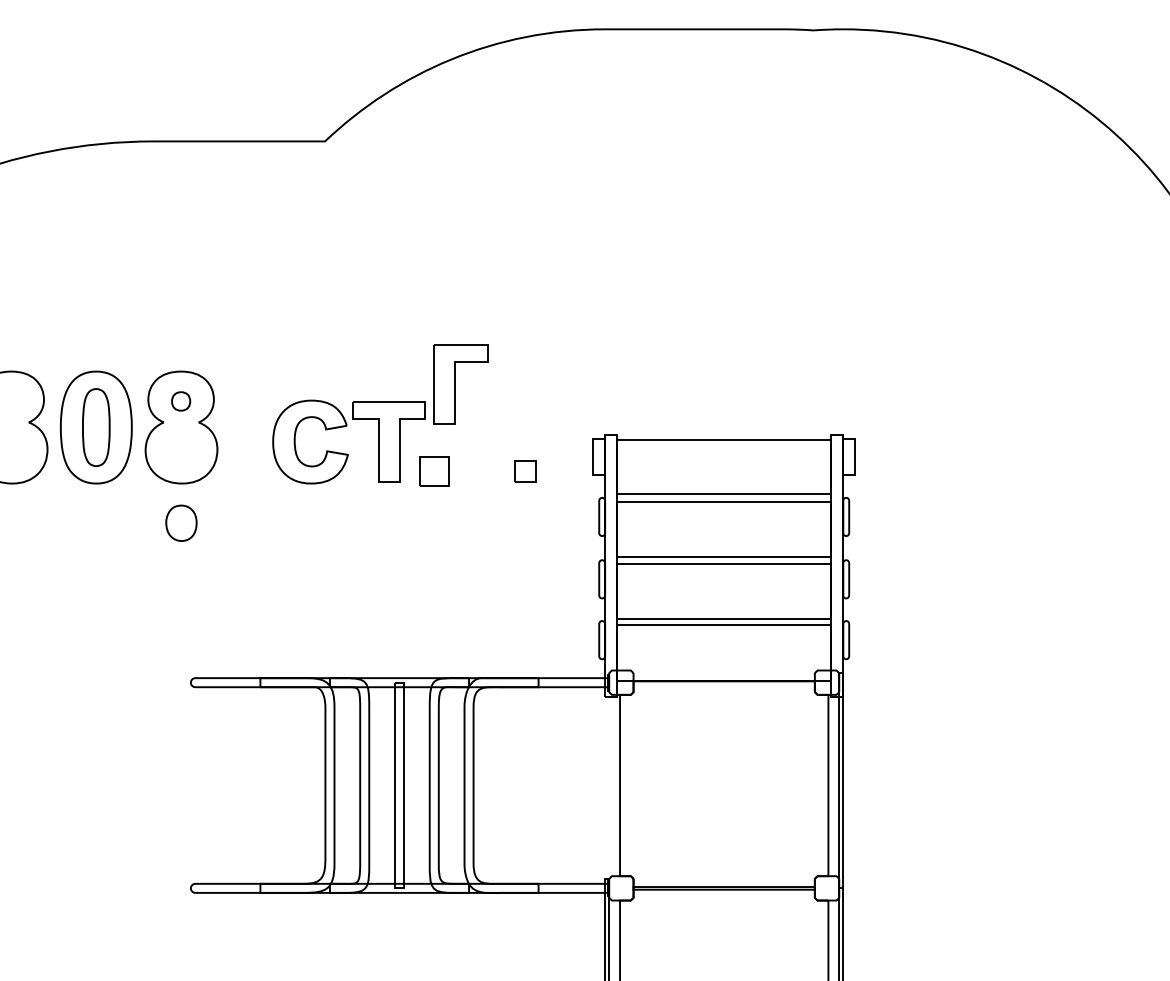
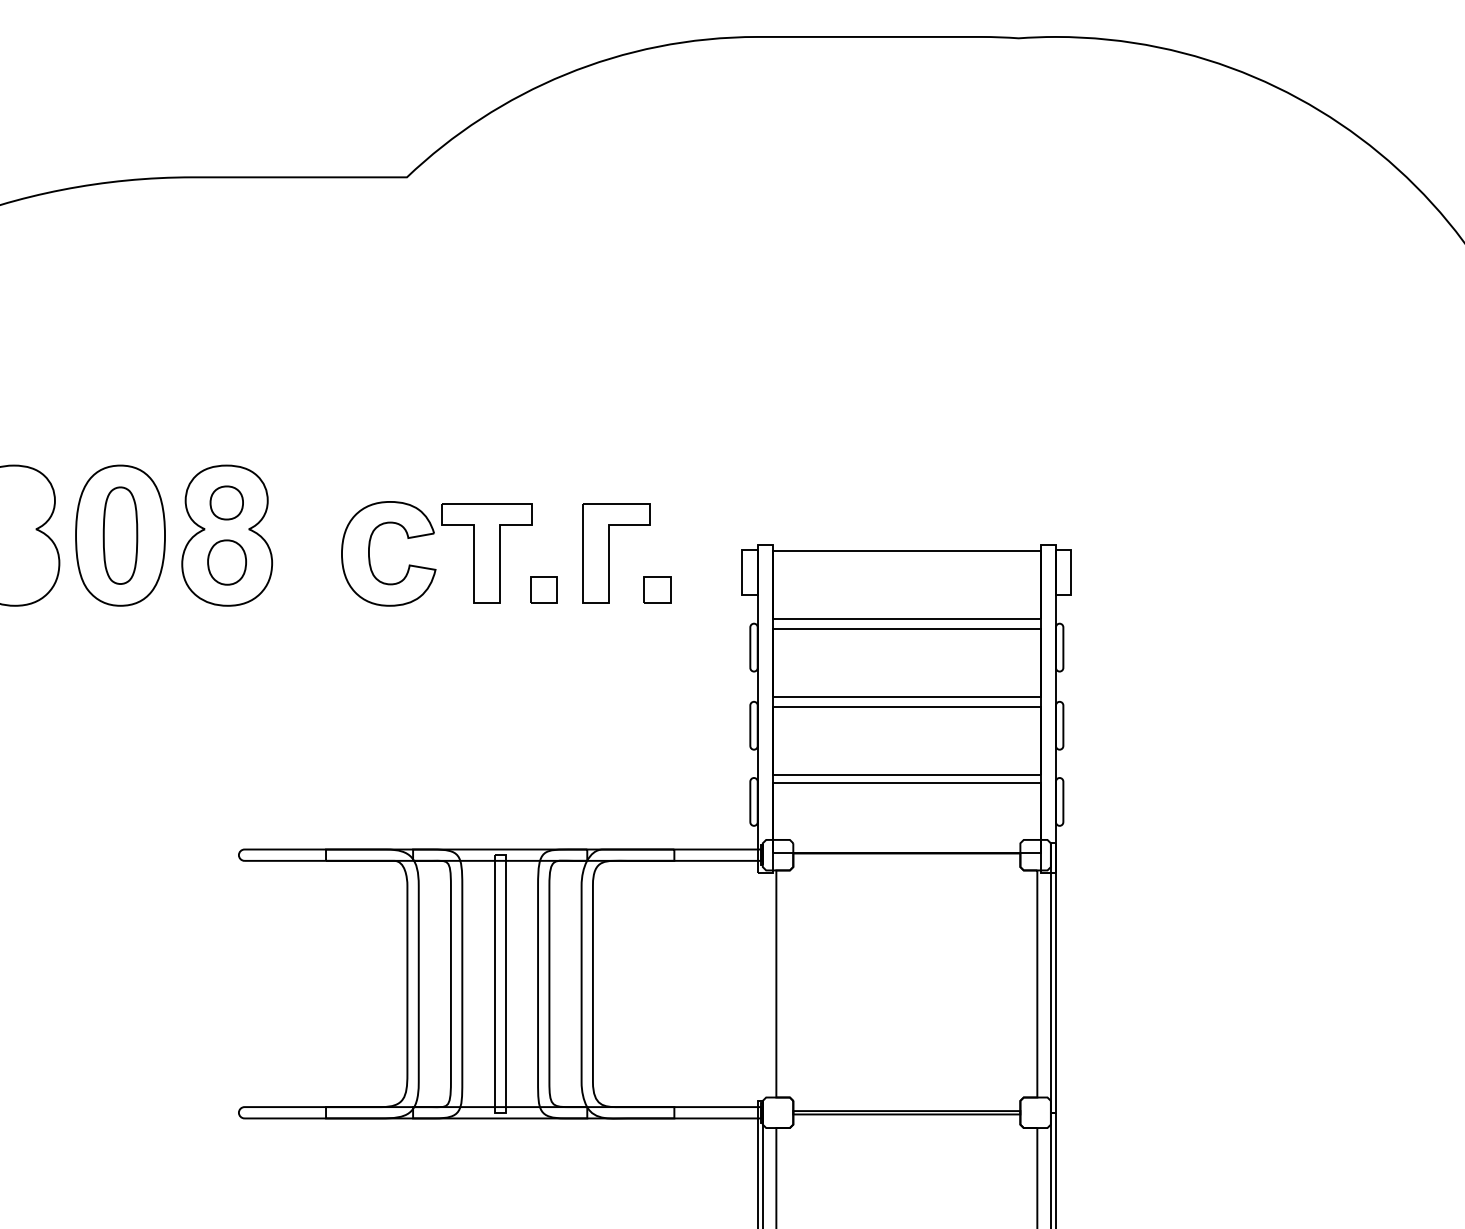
part: (455, 384) -> (609, 553), moved
part: (180, 401) -> (226, 502), size x1.43
part: (434, 470) -> (543, 589), size x0.71
part: (180, 523) -> (226, 562), moved

